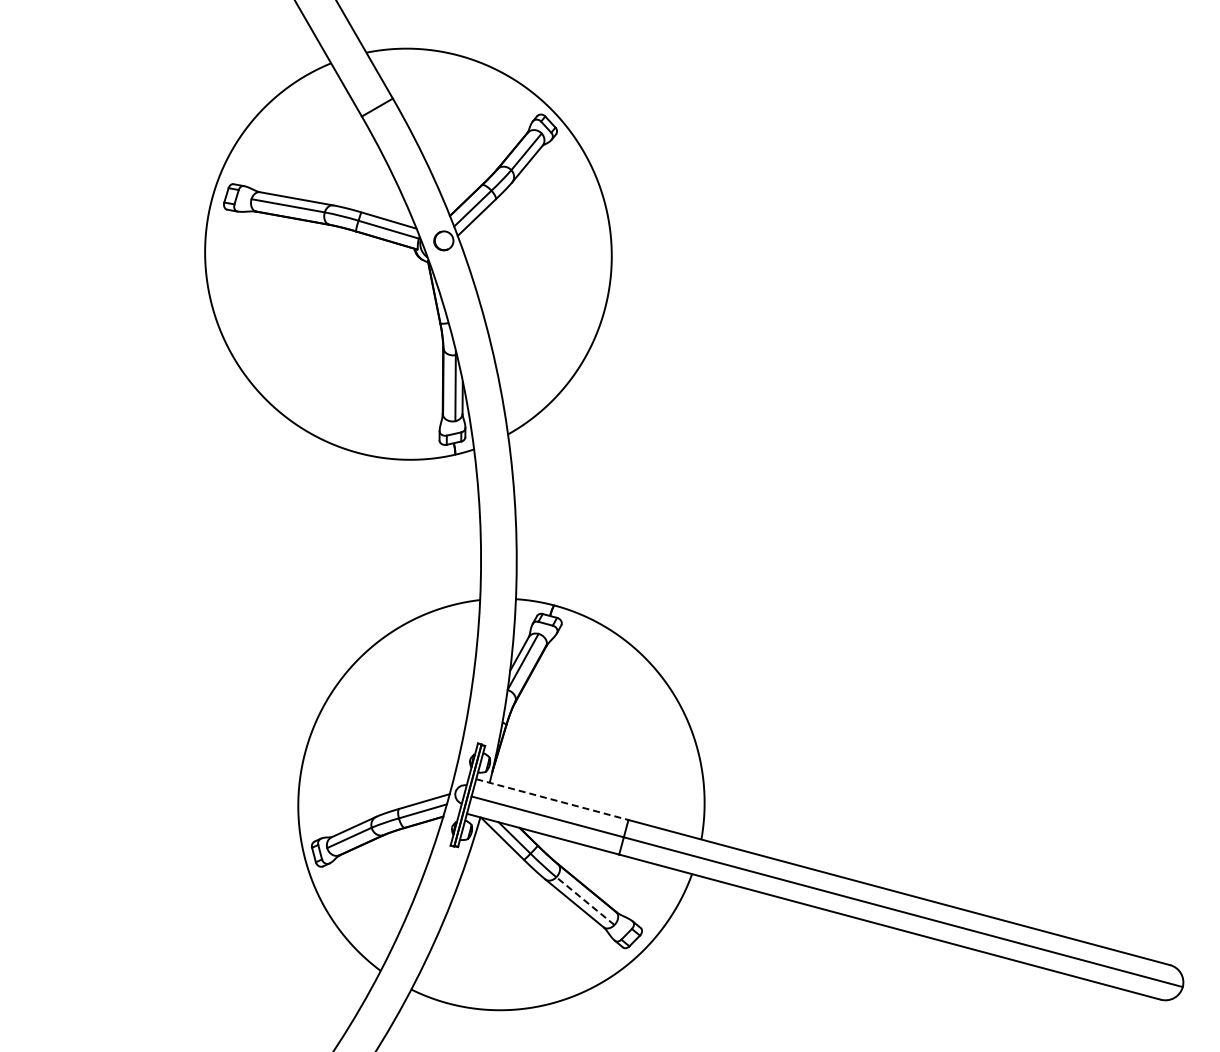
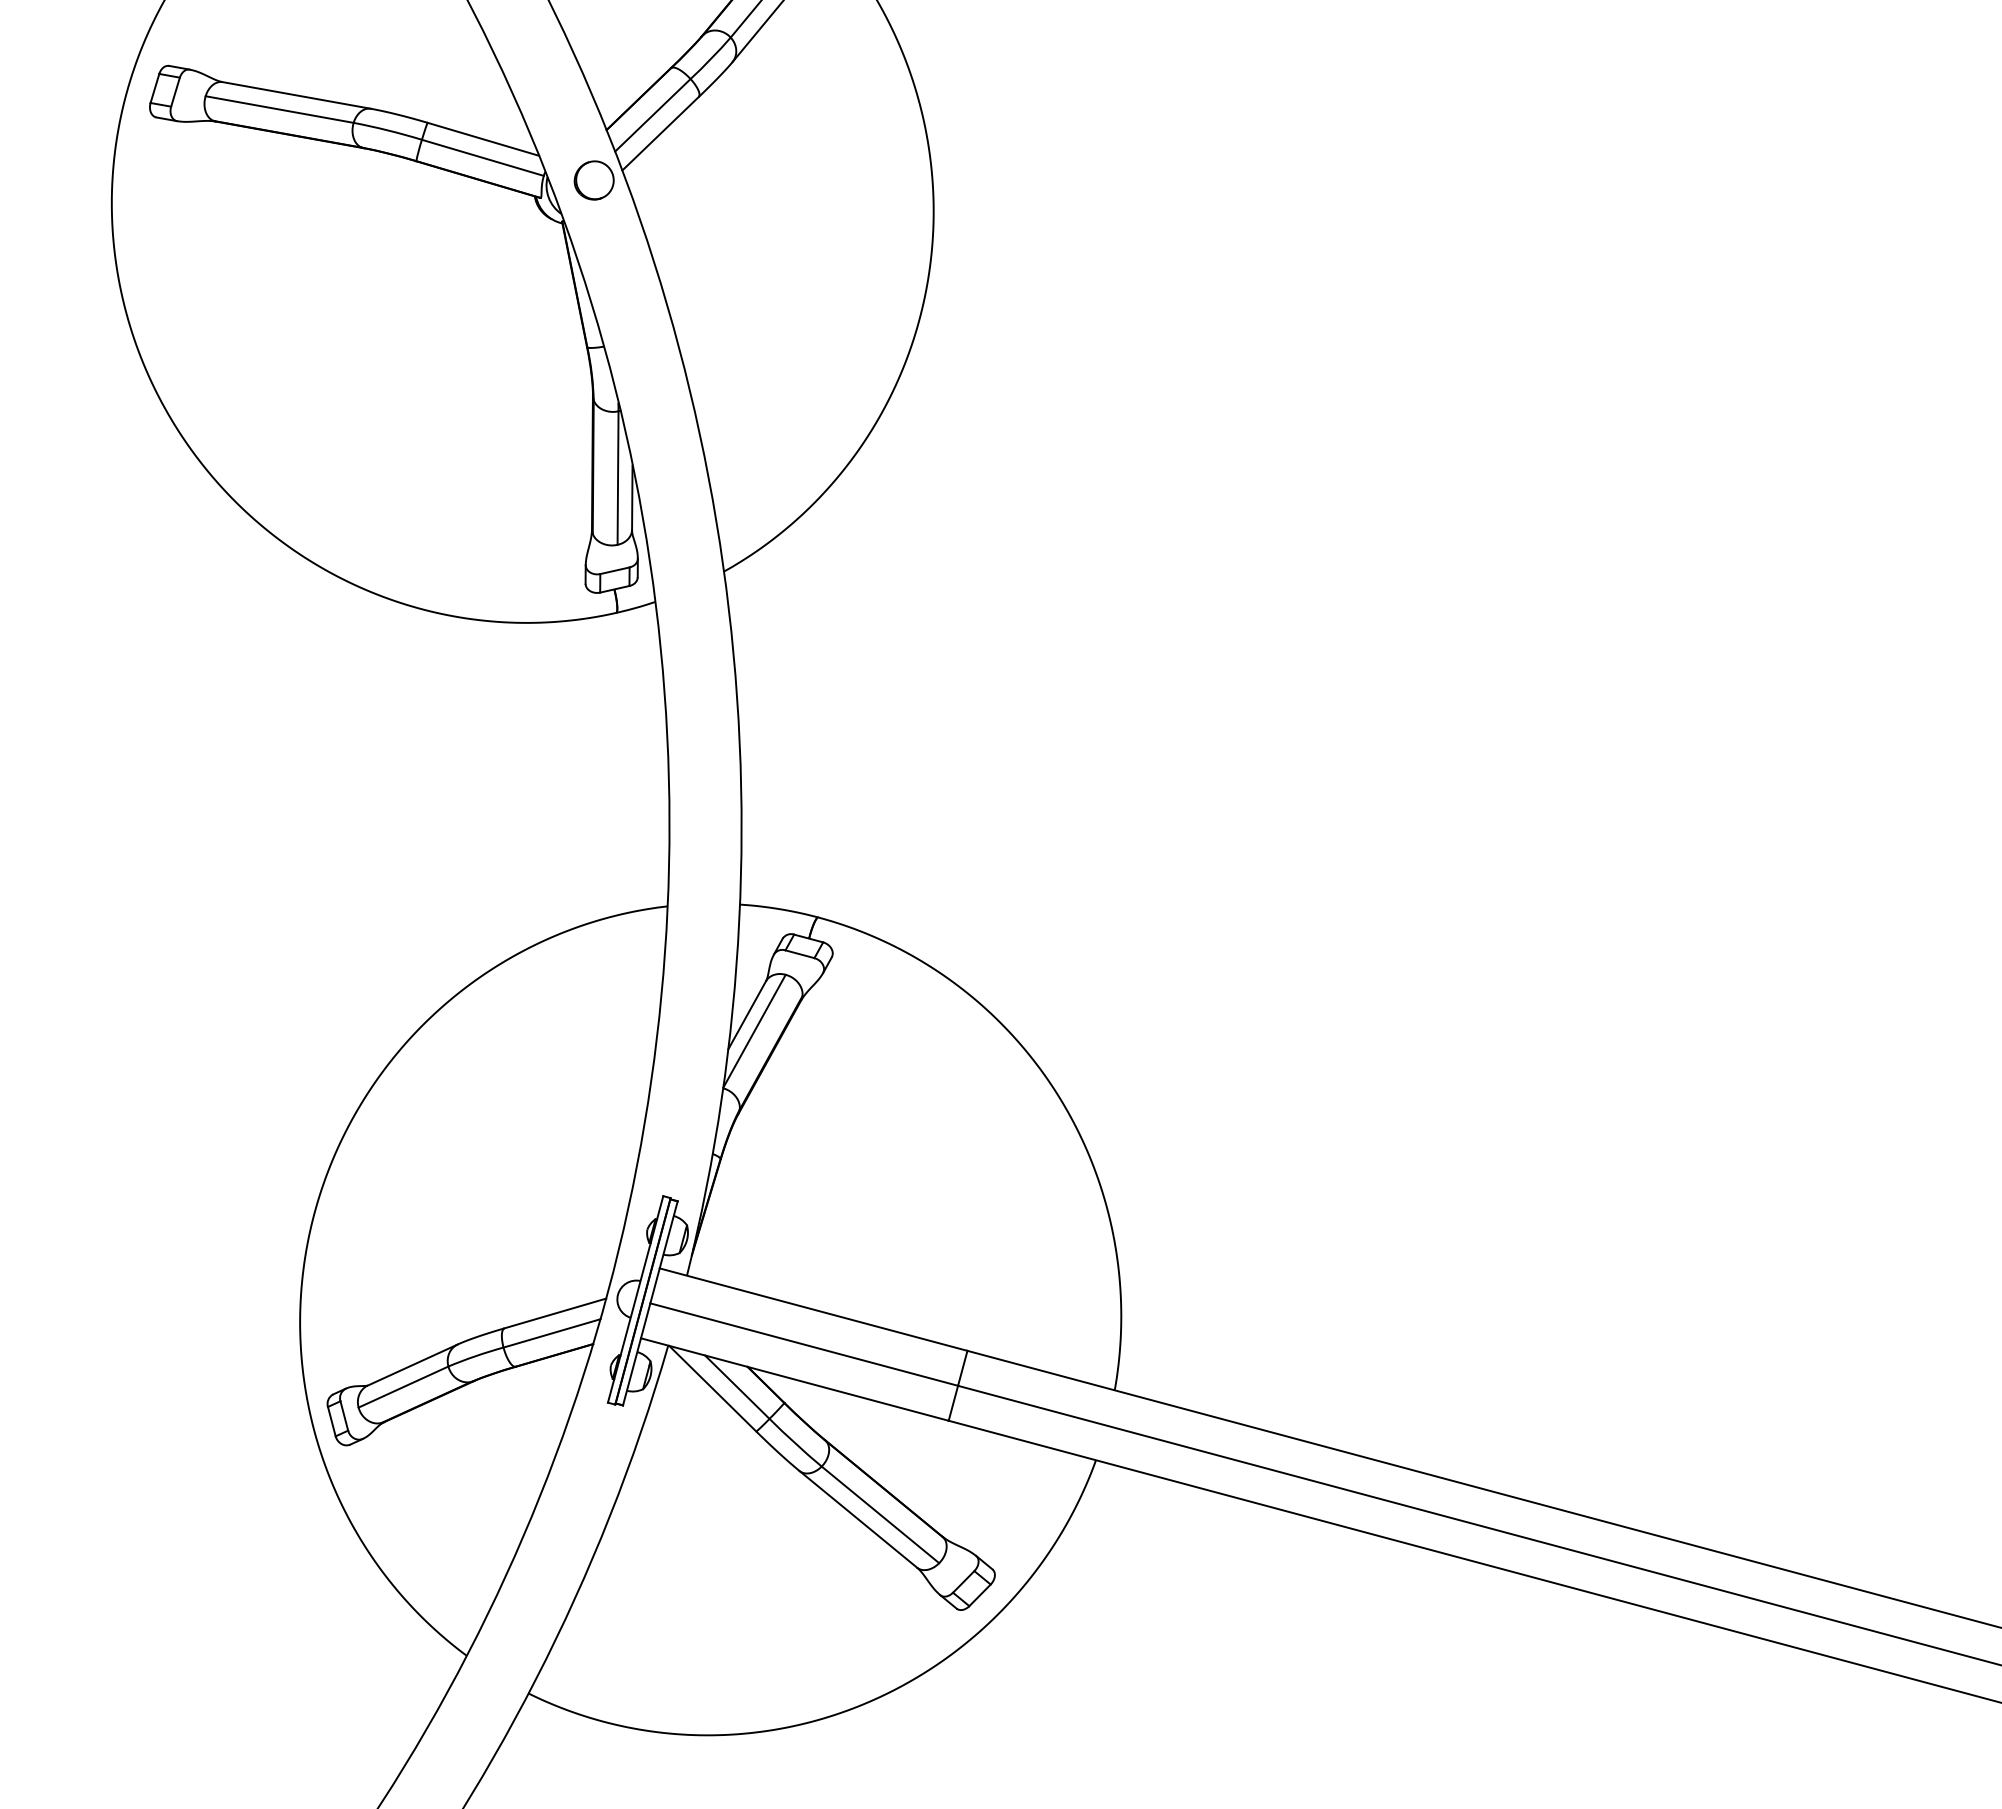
line: (552, 799) -> (813, 1309), dashed -> solid
line: (585, 901) -> (880, 1515), dashed -> solid

